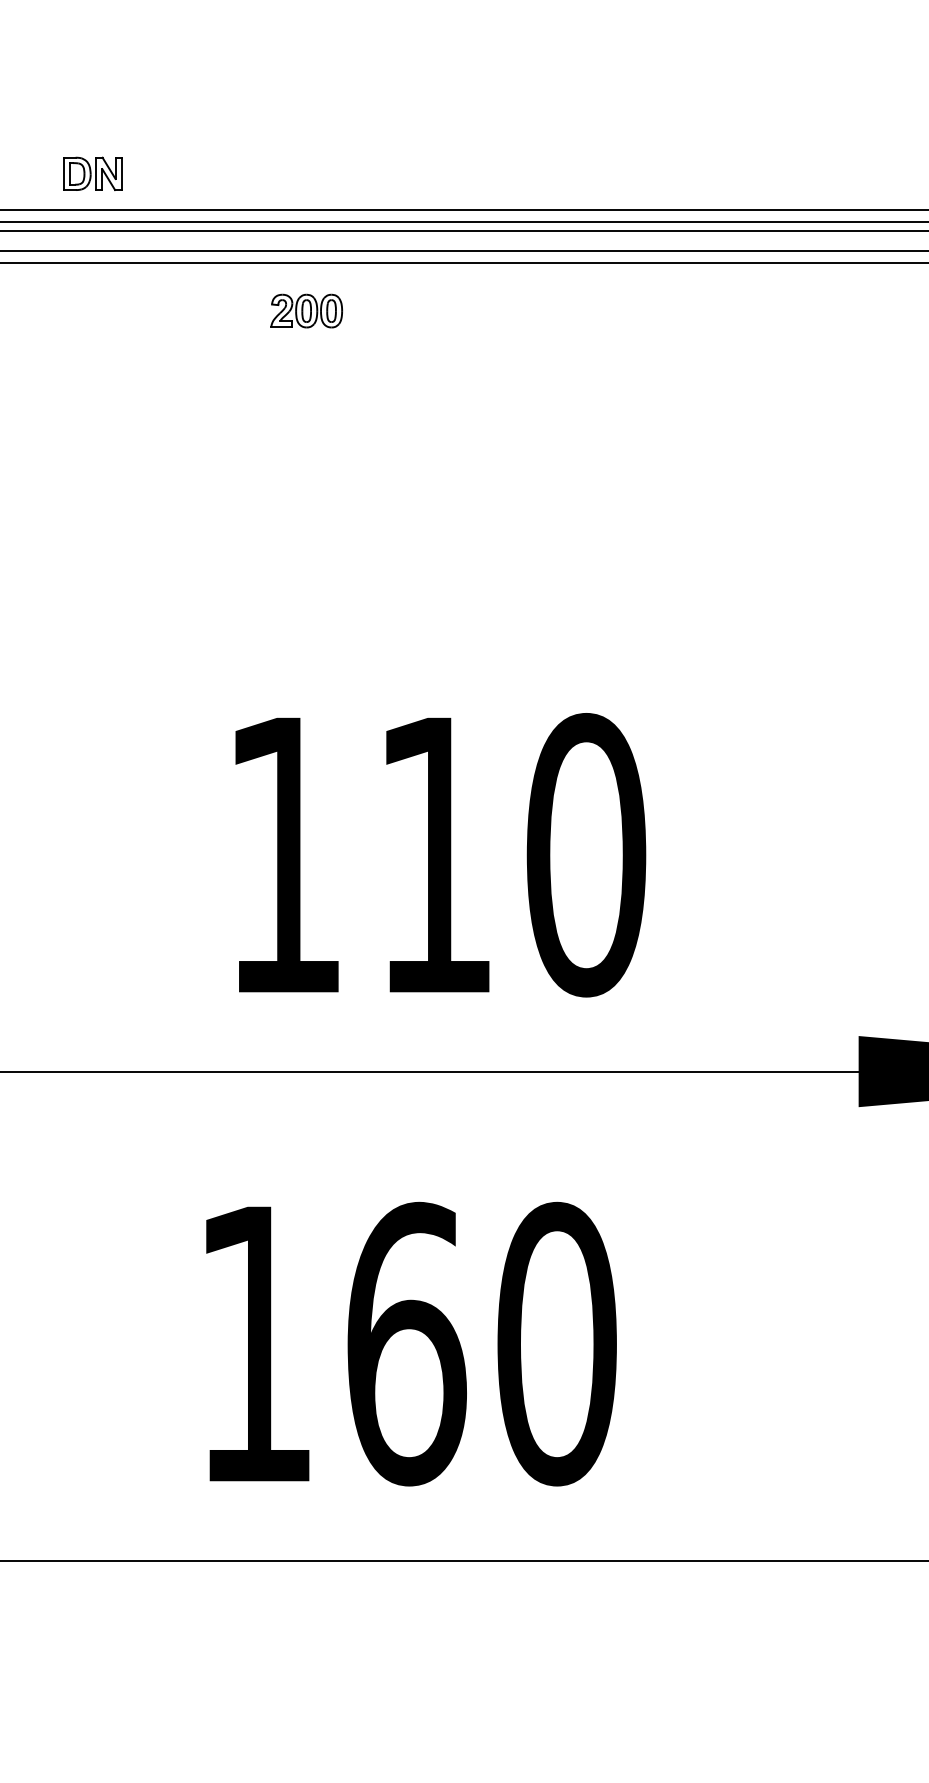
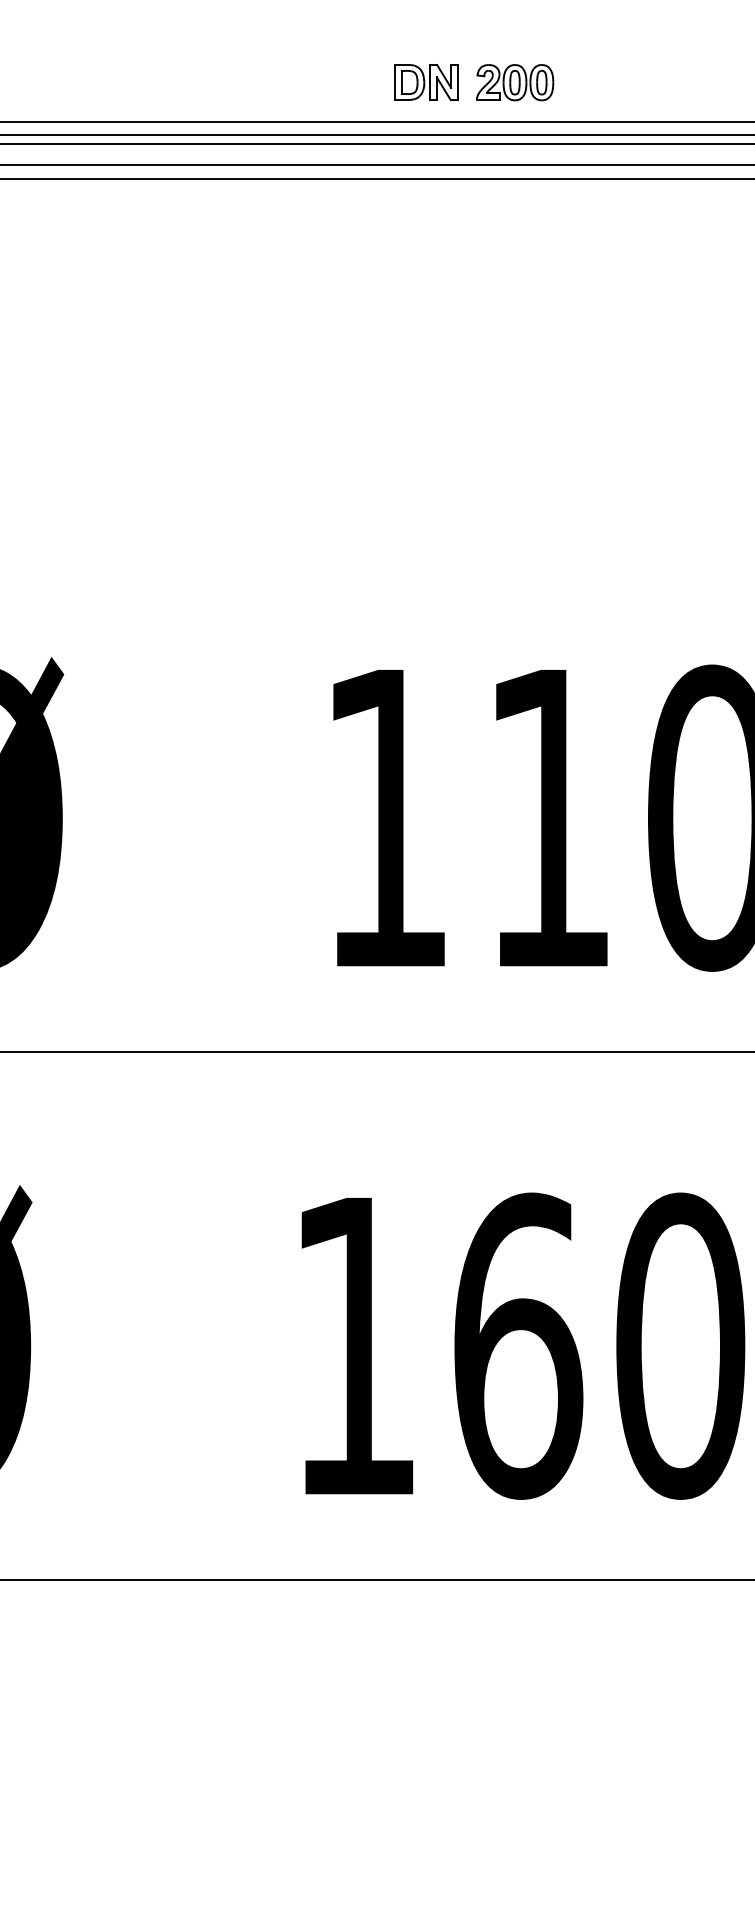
part: (92, 173) -> (426, 82), moved
part: (306, 310) -> (514, 82), moved

